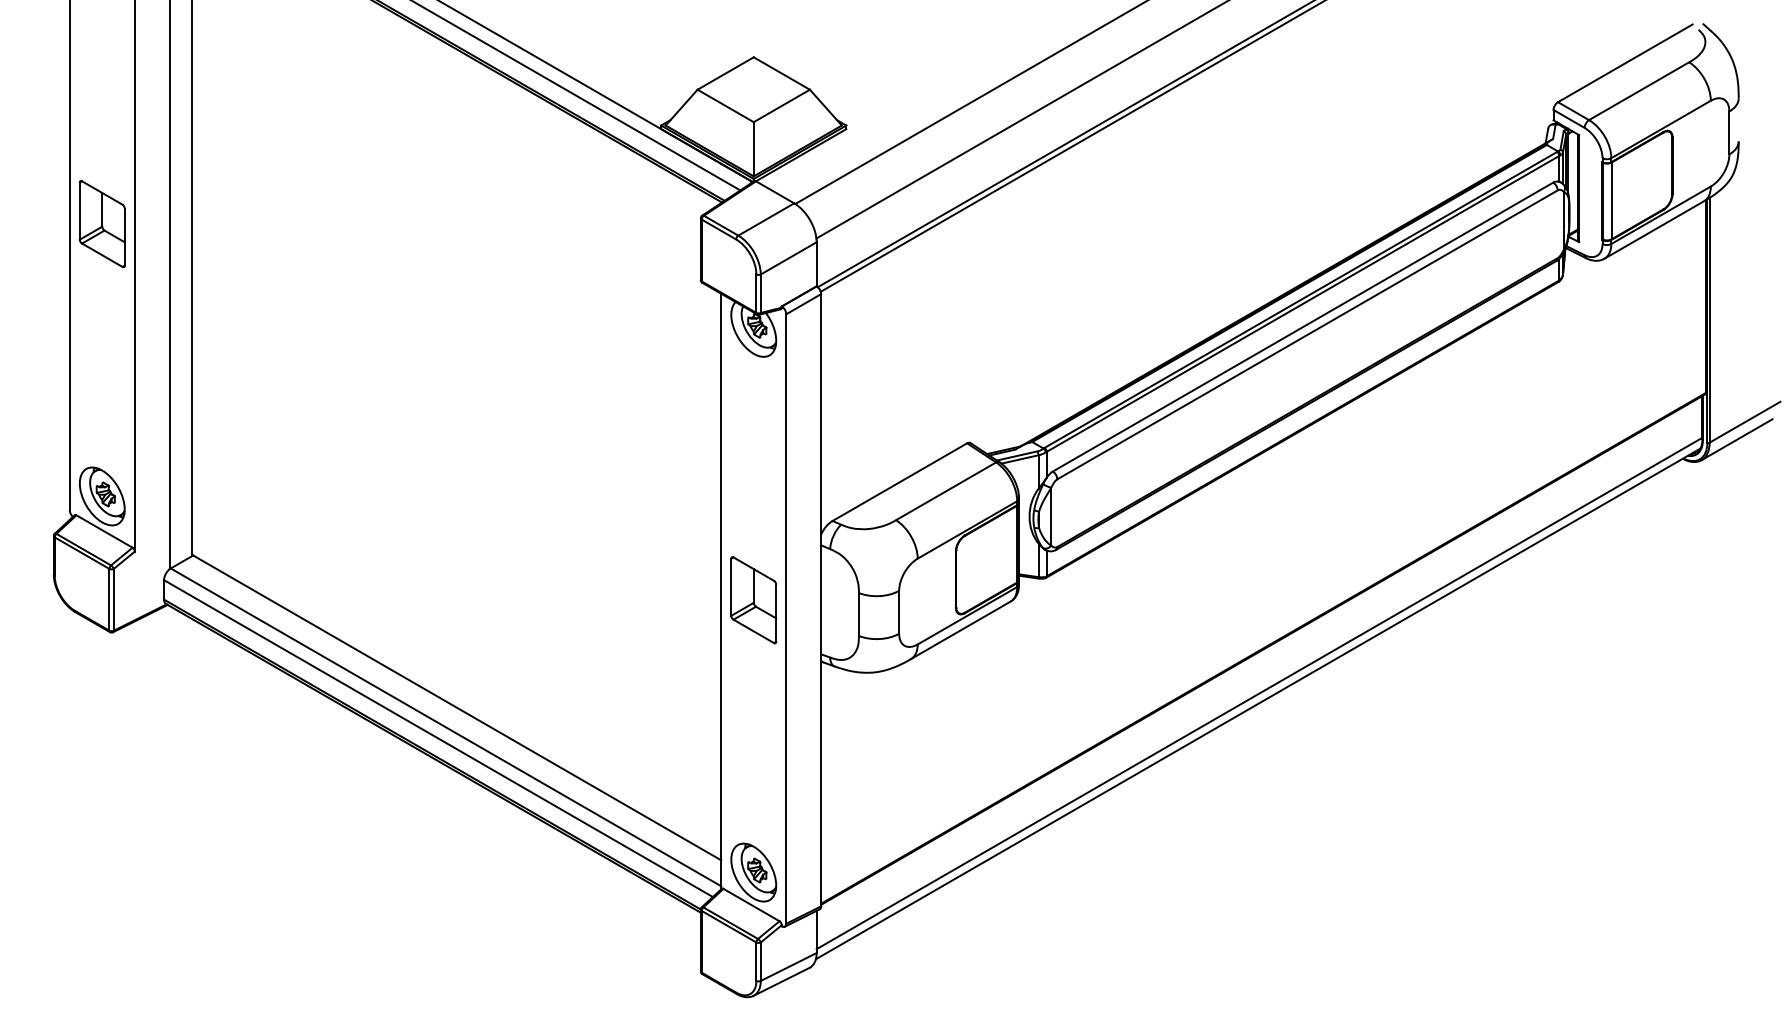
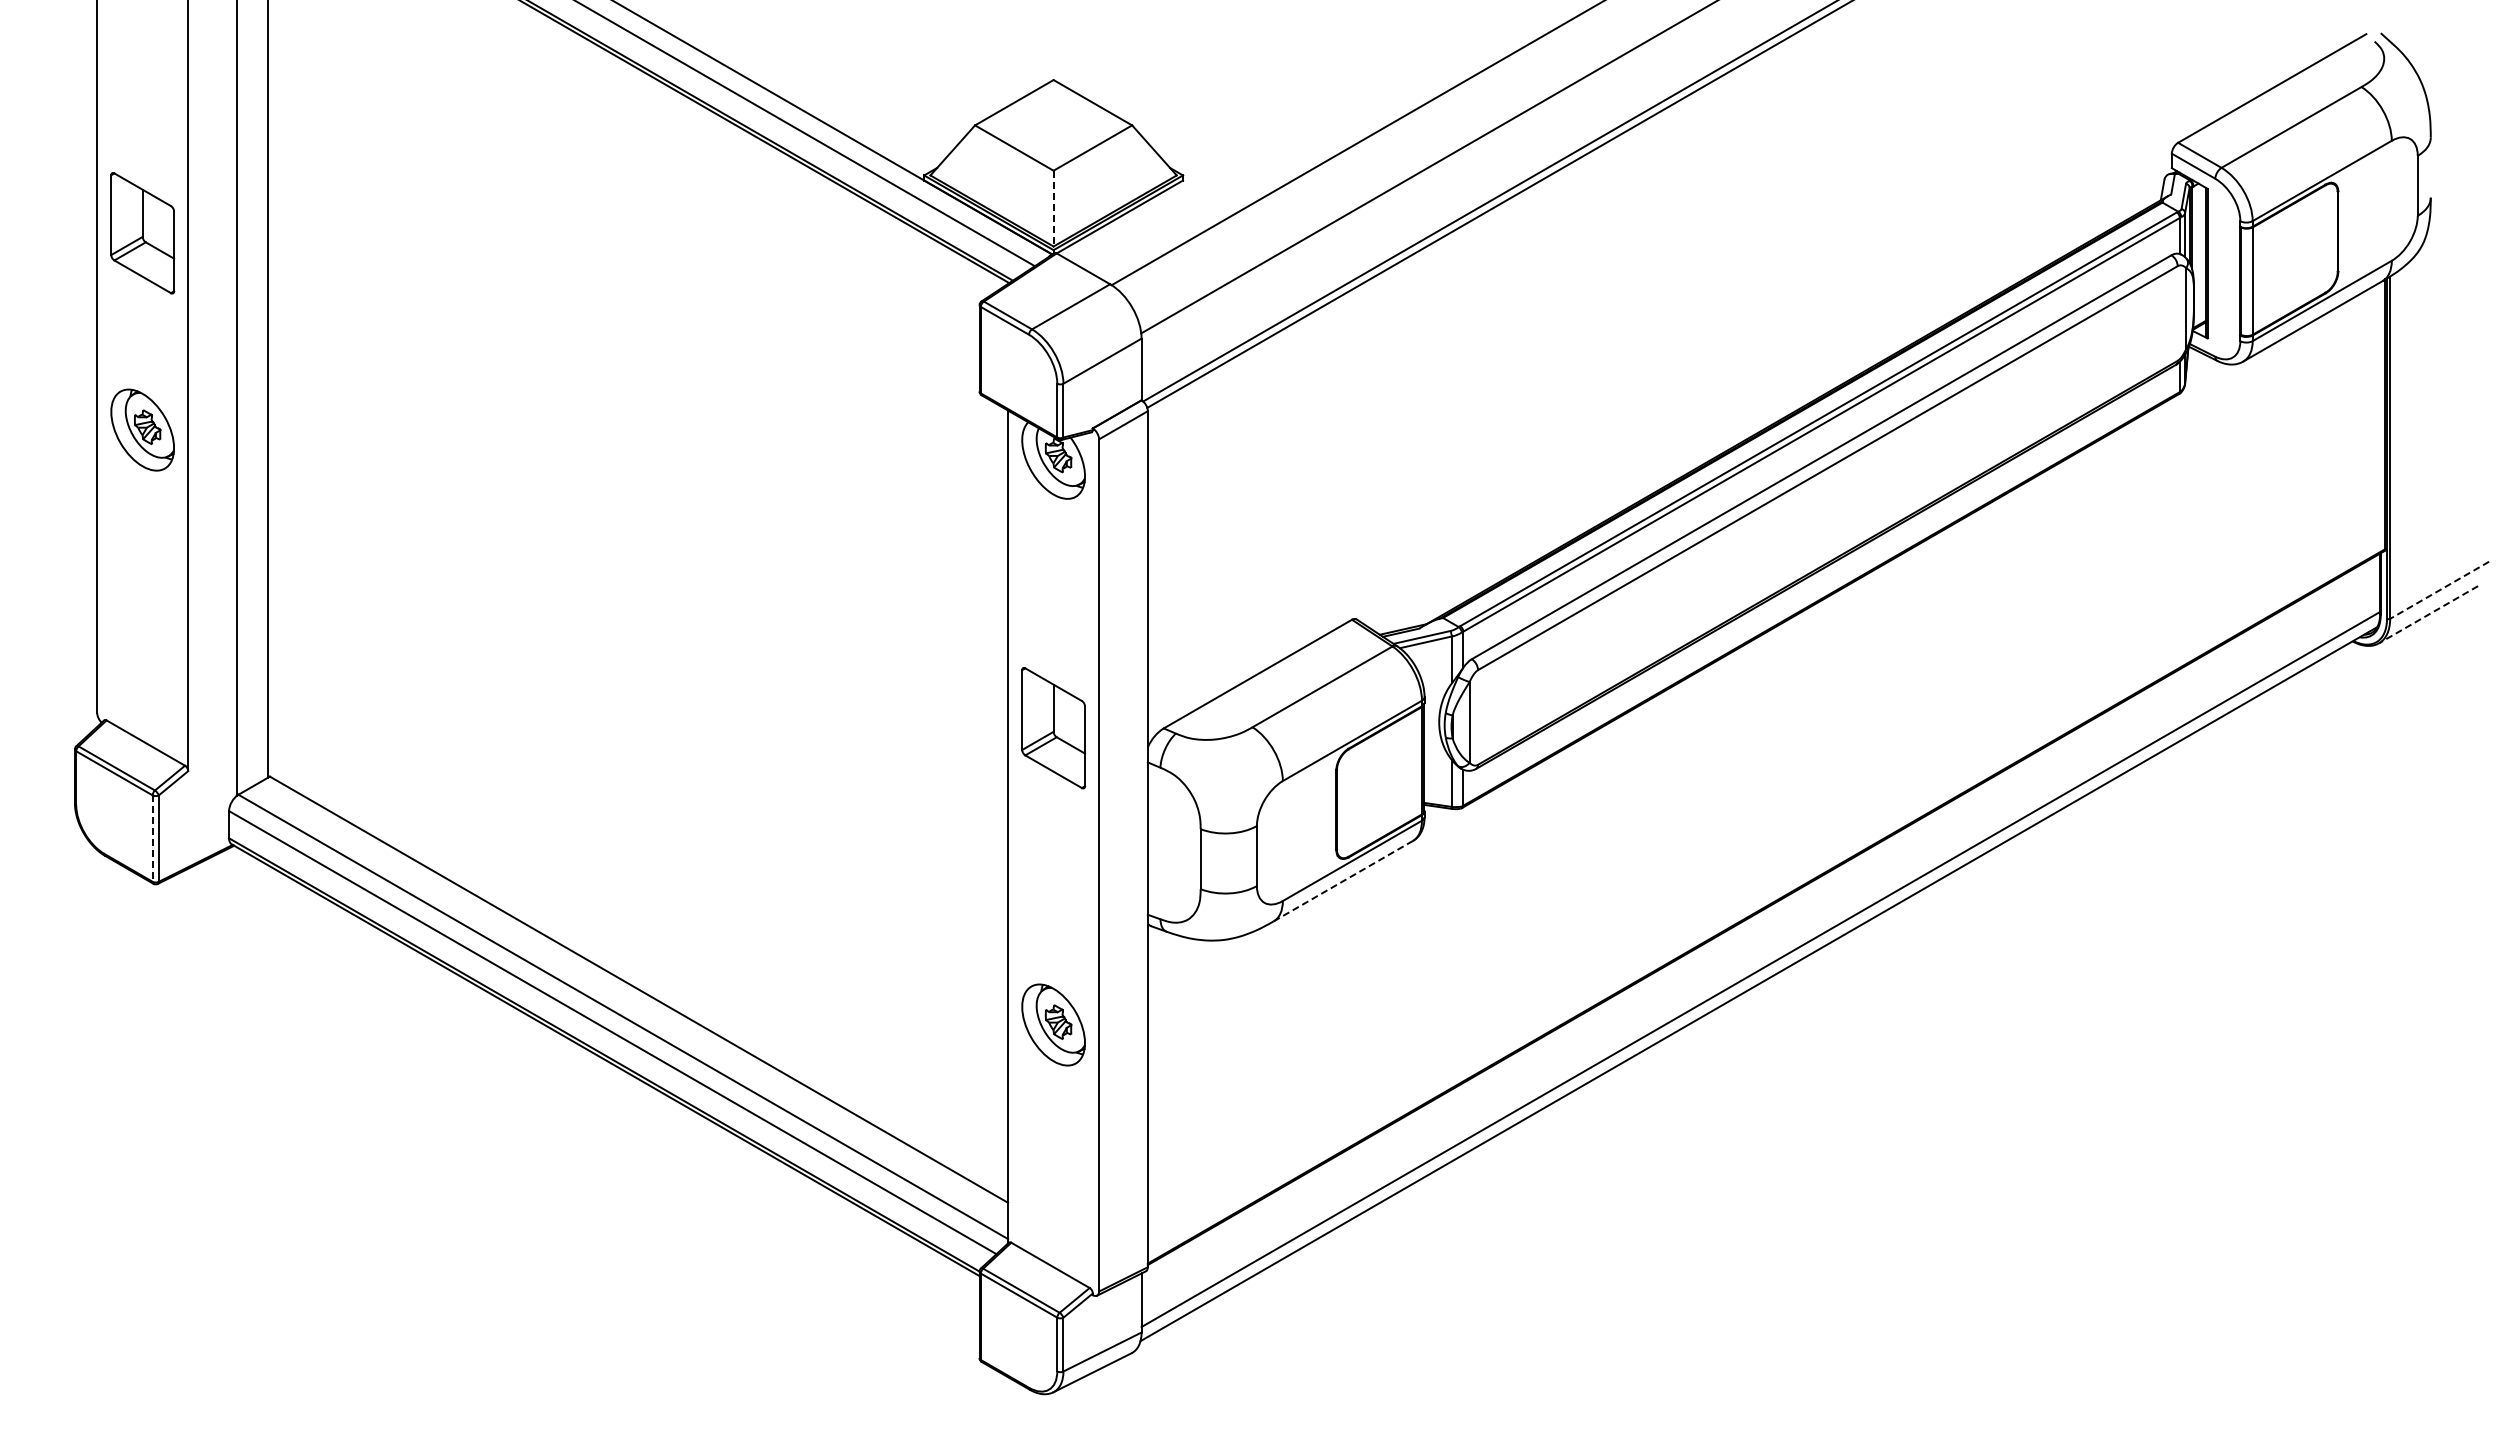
line: (753, 149) -> (1053, 208), solid -> dashed
part: (102, 224) -> (142, 233), moved
line: (1744, 422) -> (2439, 590), solid -> dashed
line: (1737, 439) -> (2428, 614), solid -> dashed
part: (102, 496) -> (142, 429), moved
line: (109, 600) -> (152, 839), solid -> dashed
part: (753, 600) -> (1053, 728), moved
line: (961, 629) -> (1343, 880), solid -> dashed
part: (753, 872) -> (1053, 1024), moved

